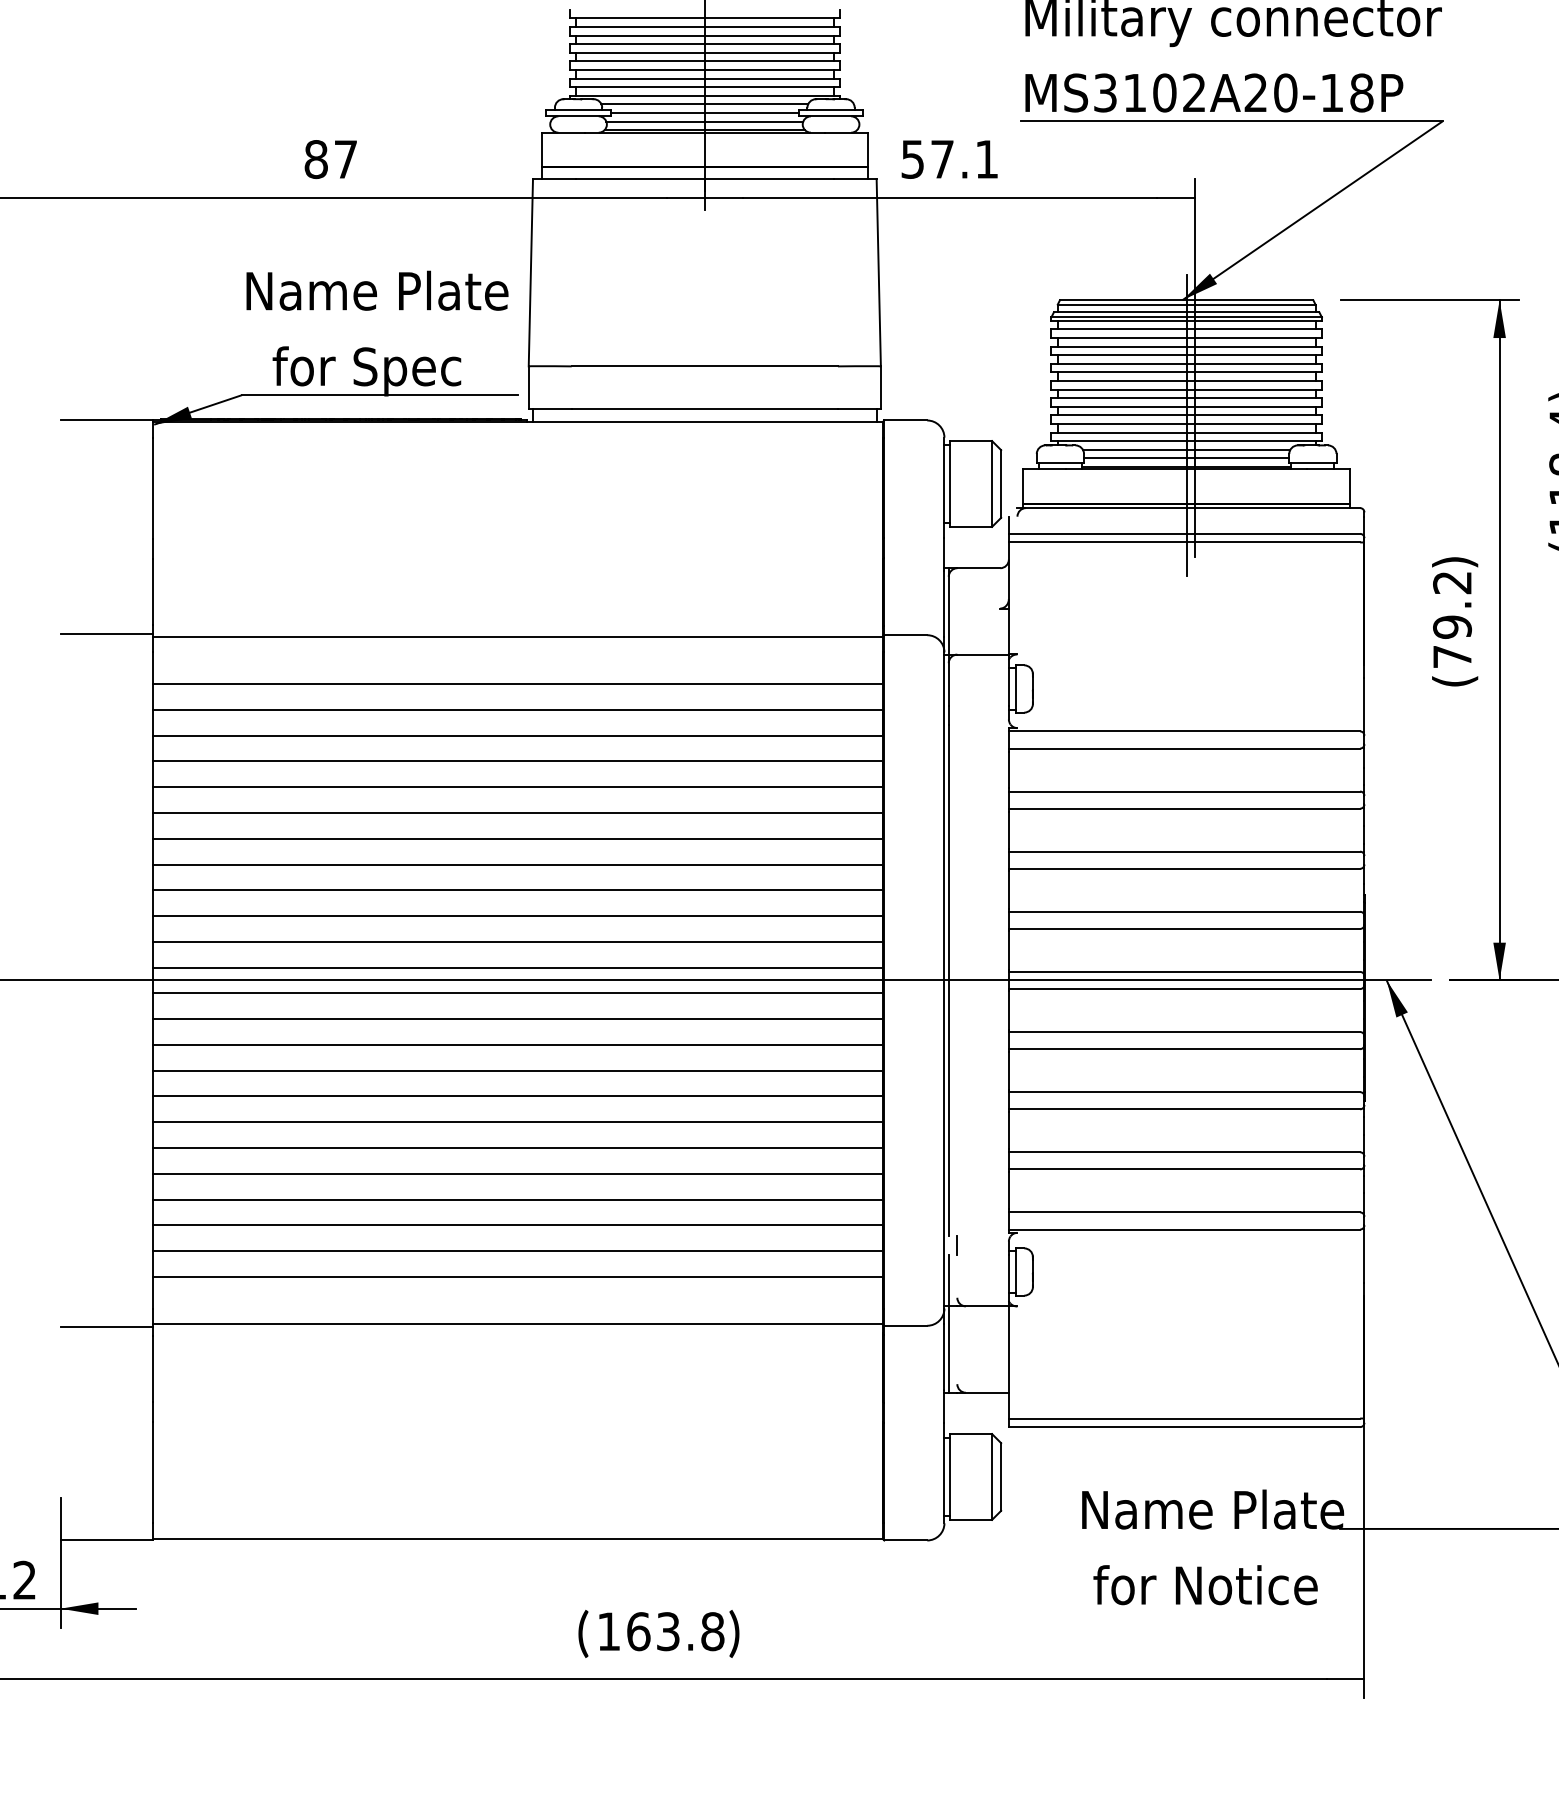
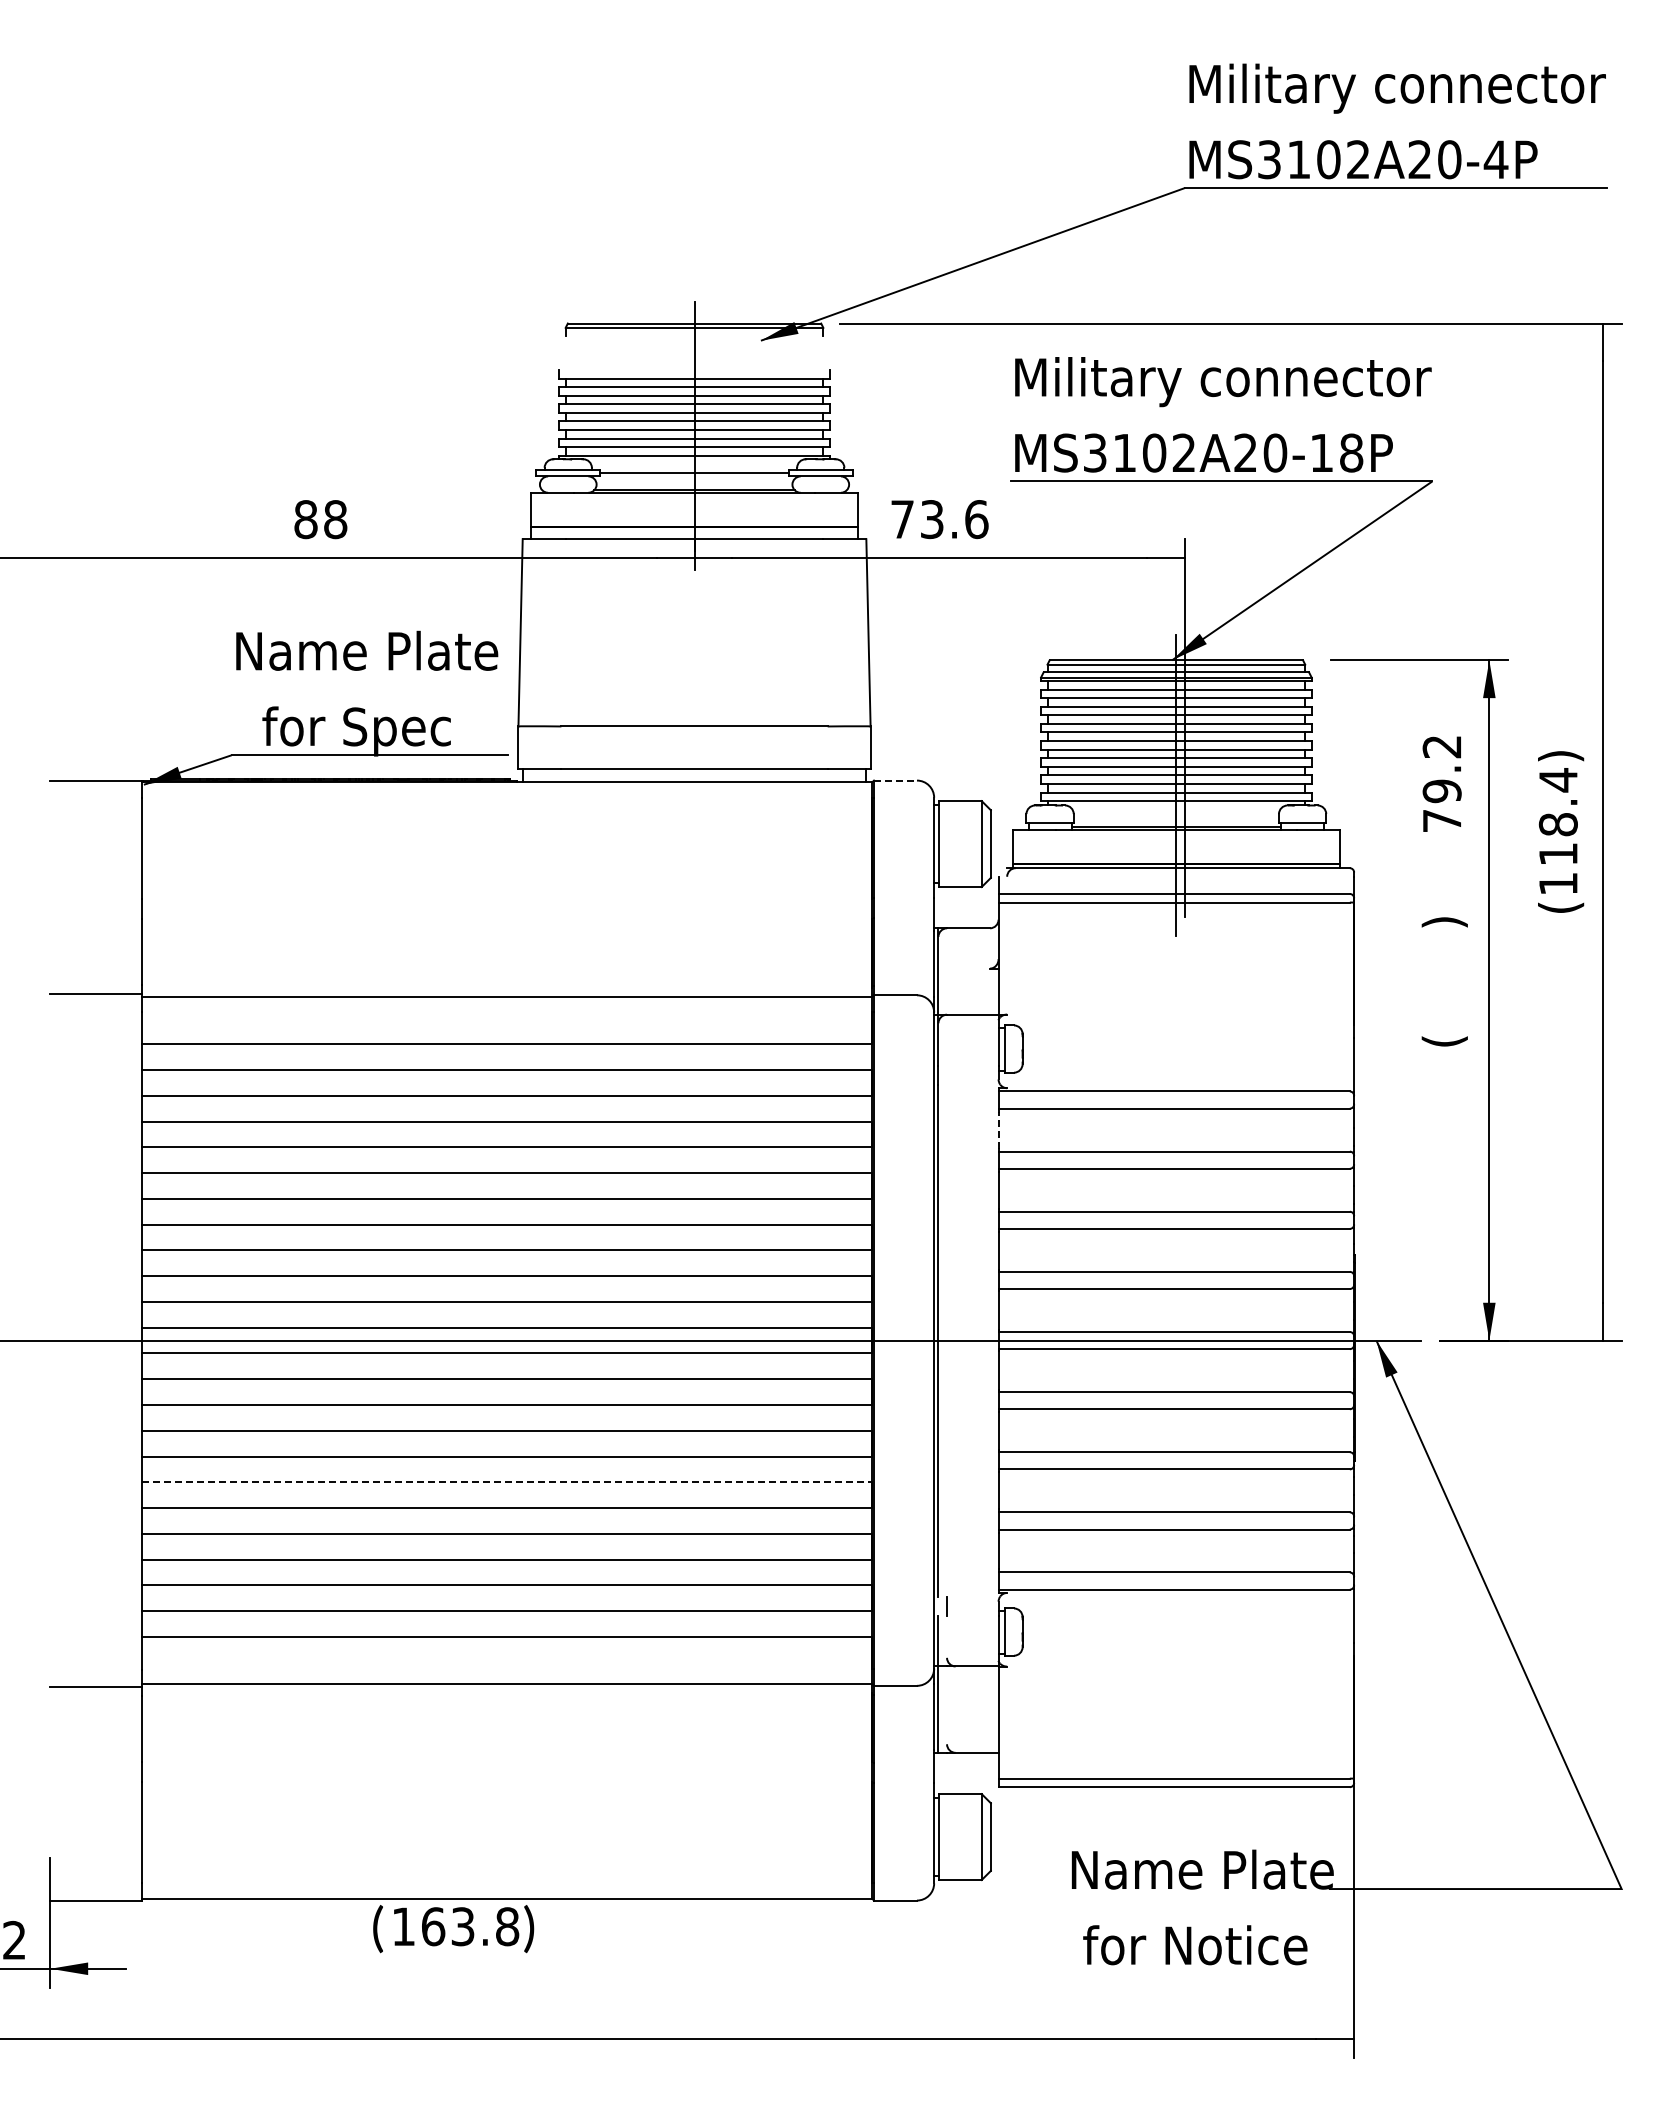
line: (704, 104) -> (694, 464), removed
line: (704, 121) -> (694, 481), removed
text: (345, 159) -> (335, 519), 87 -> 88
text: (949, 159) -> (939, 519), 57.1 -> 73.6
line: (906, 420) -> (896, 780), solid -> dashed
line: (1186, 449) -> (1176, 809), removed
line: (1186, 458) -> (1176, 818), removed
text: (1451, 619) -> (1441, 783), moved
line: (1008, 769) -> (998, 1129), solid -> dashed
line: (517, 1122) -> (507, 1482), solid -> dashed
text: (658, 1634) -> (453, 1929), moved

